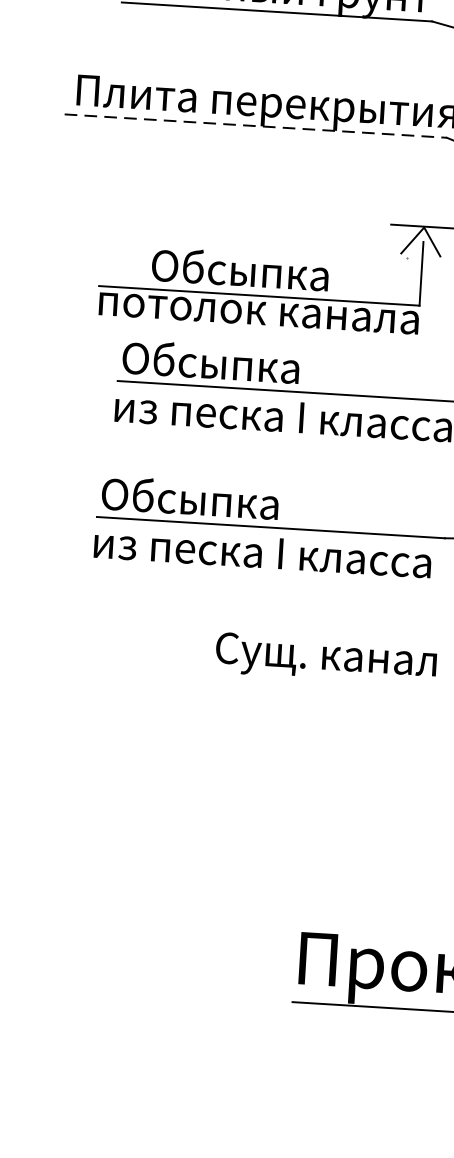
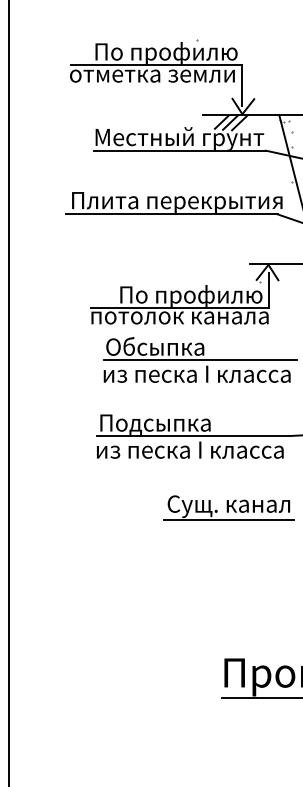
line: (256, 126) -> (172, 214), dashed -> solid
text: (280, 274) -> (190, 295), Обсыпка -> По профилю
text: (201, 500) -> (154, 423), Обсыпка -> Подсыпка
line: (325, 683) -> (229, 520), added

